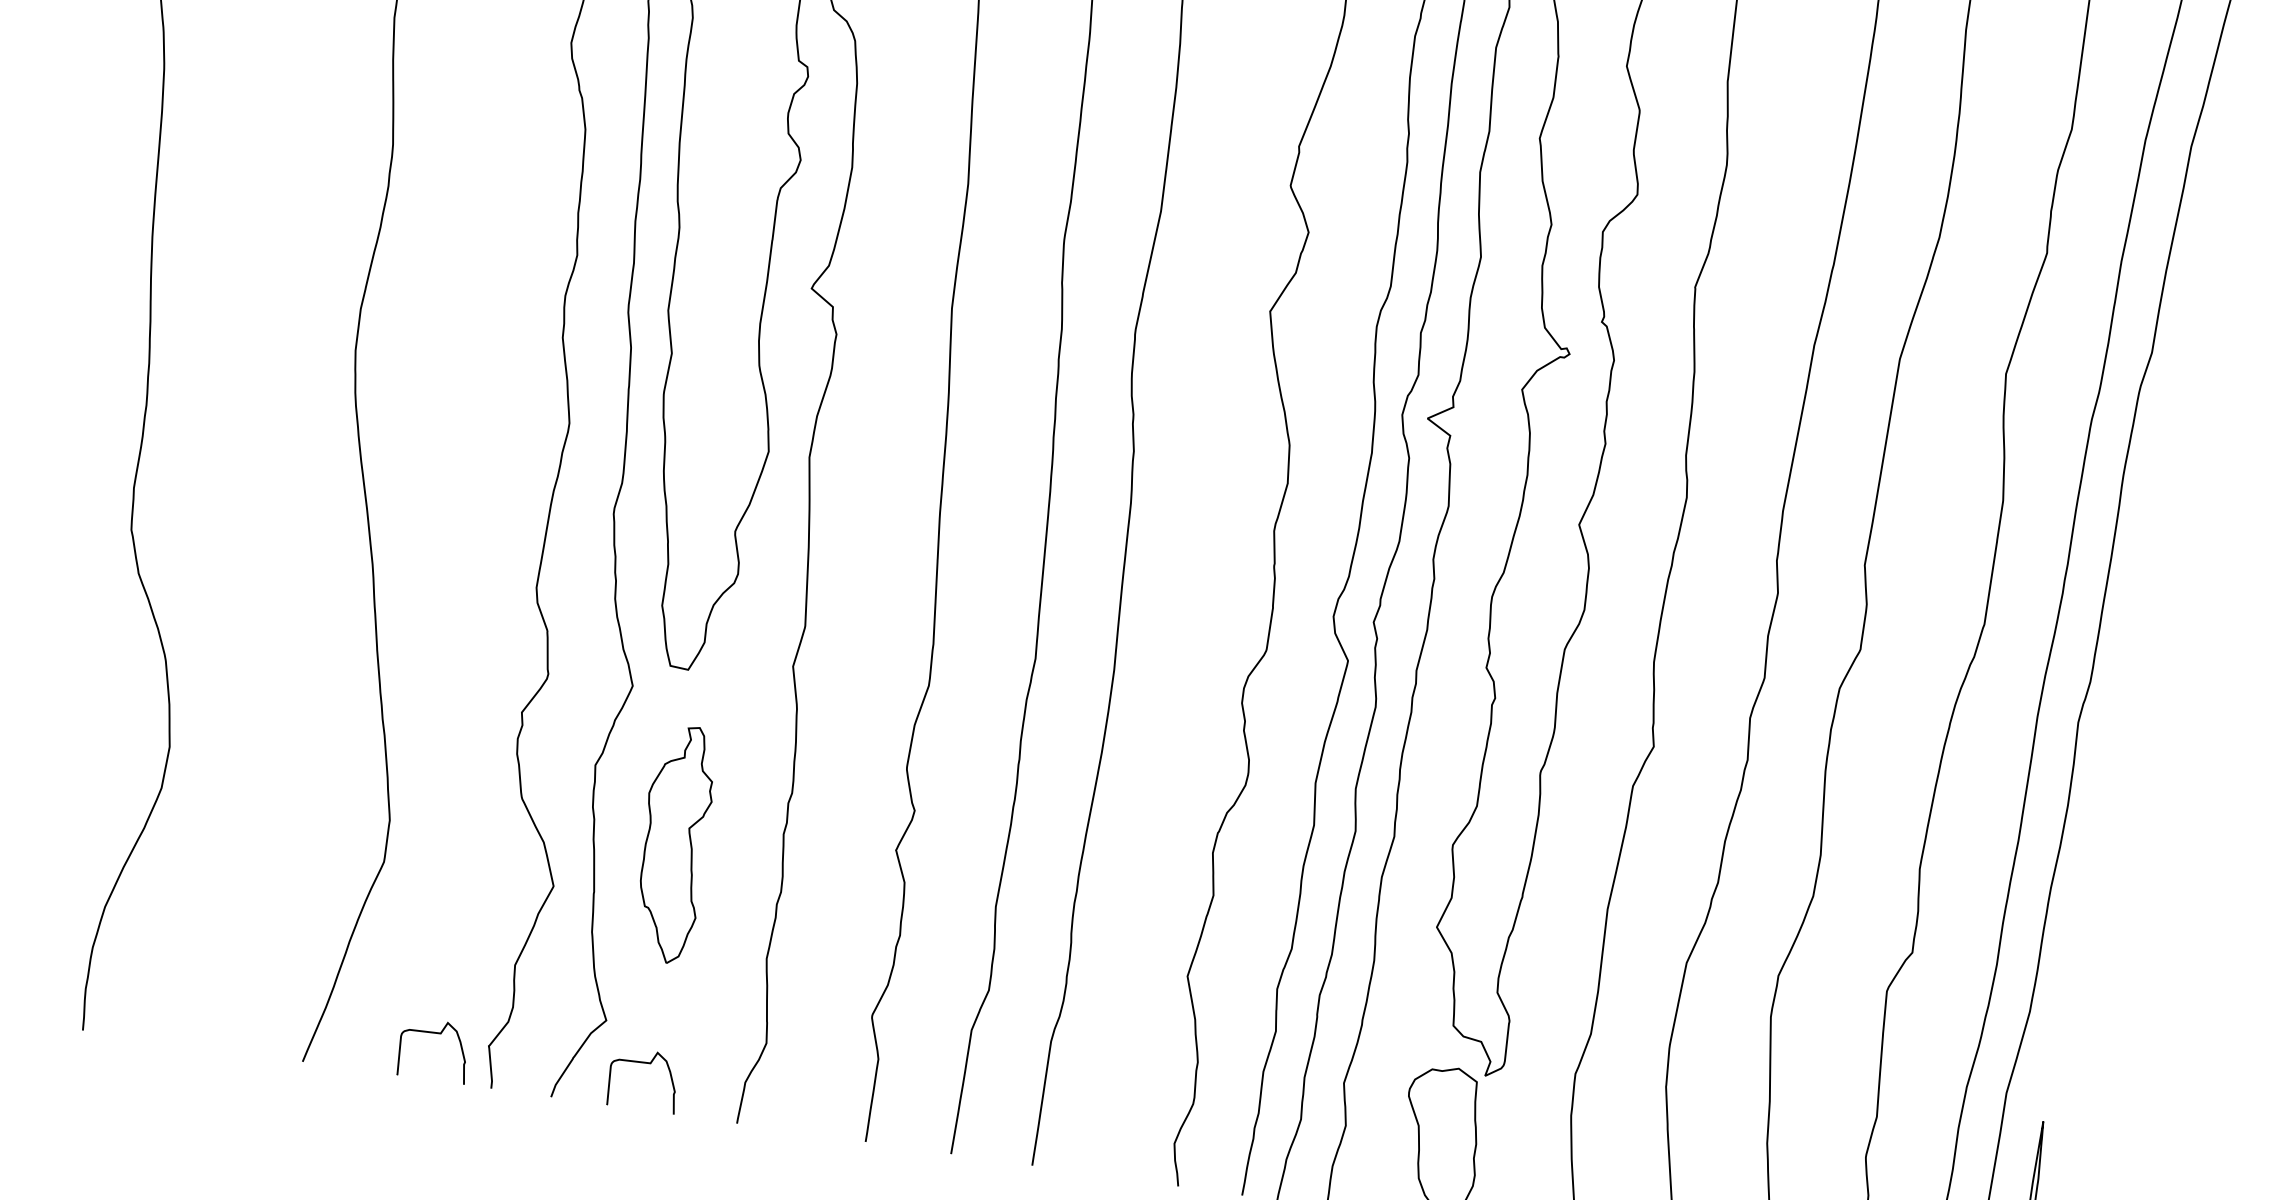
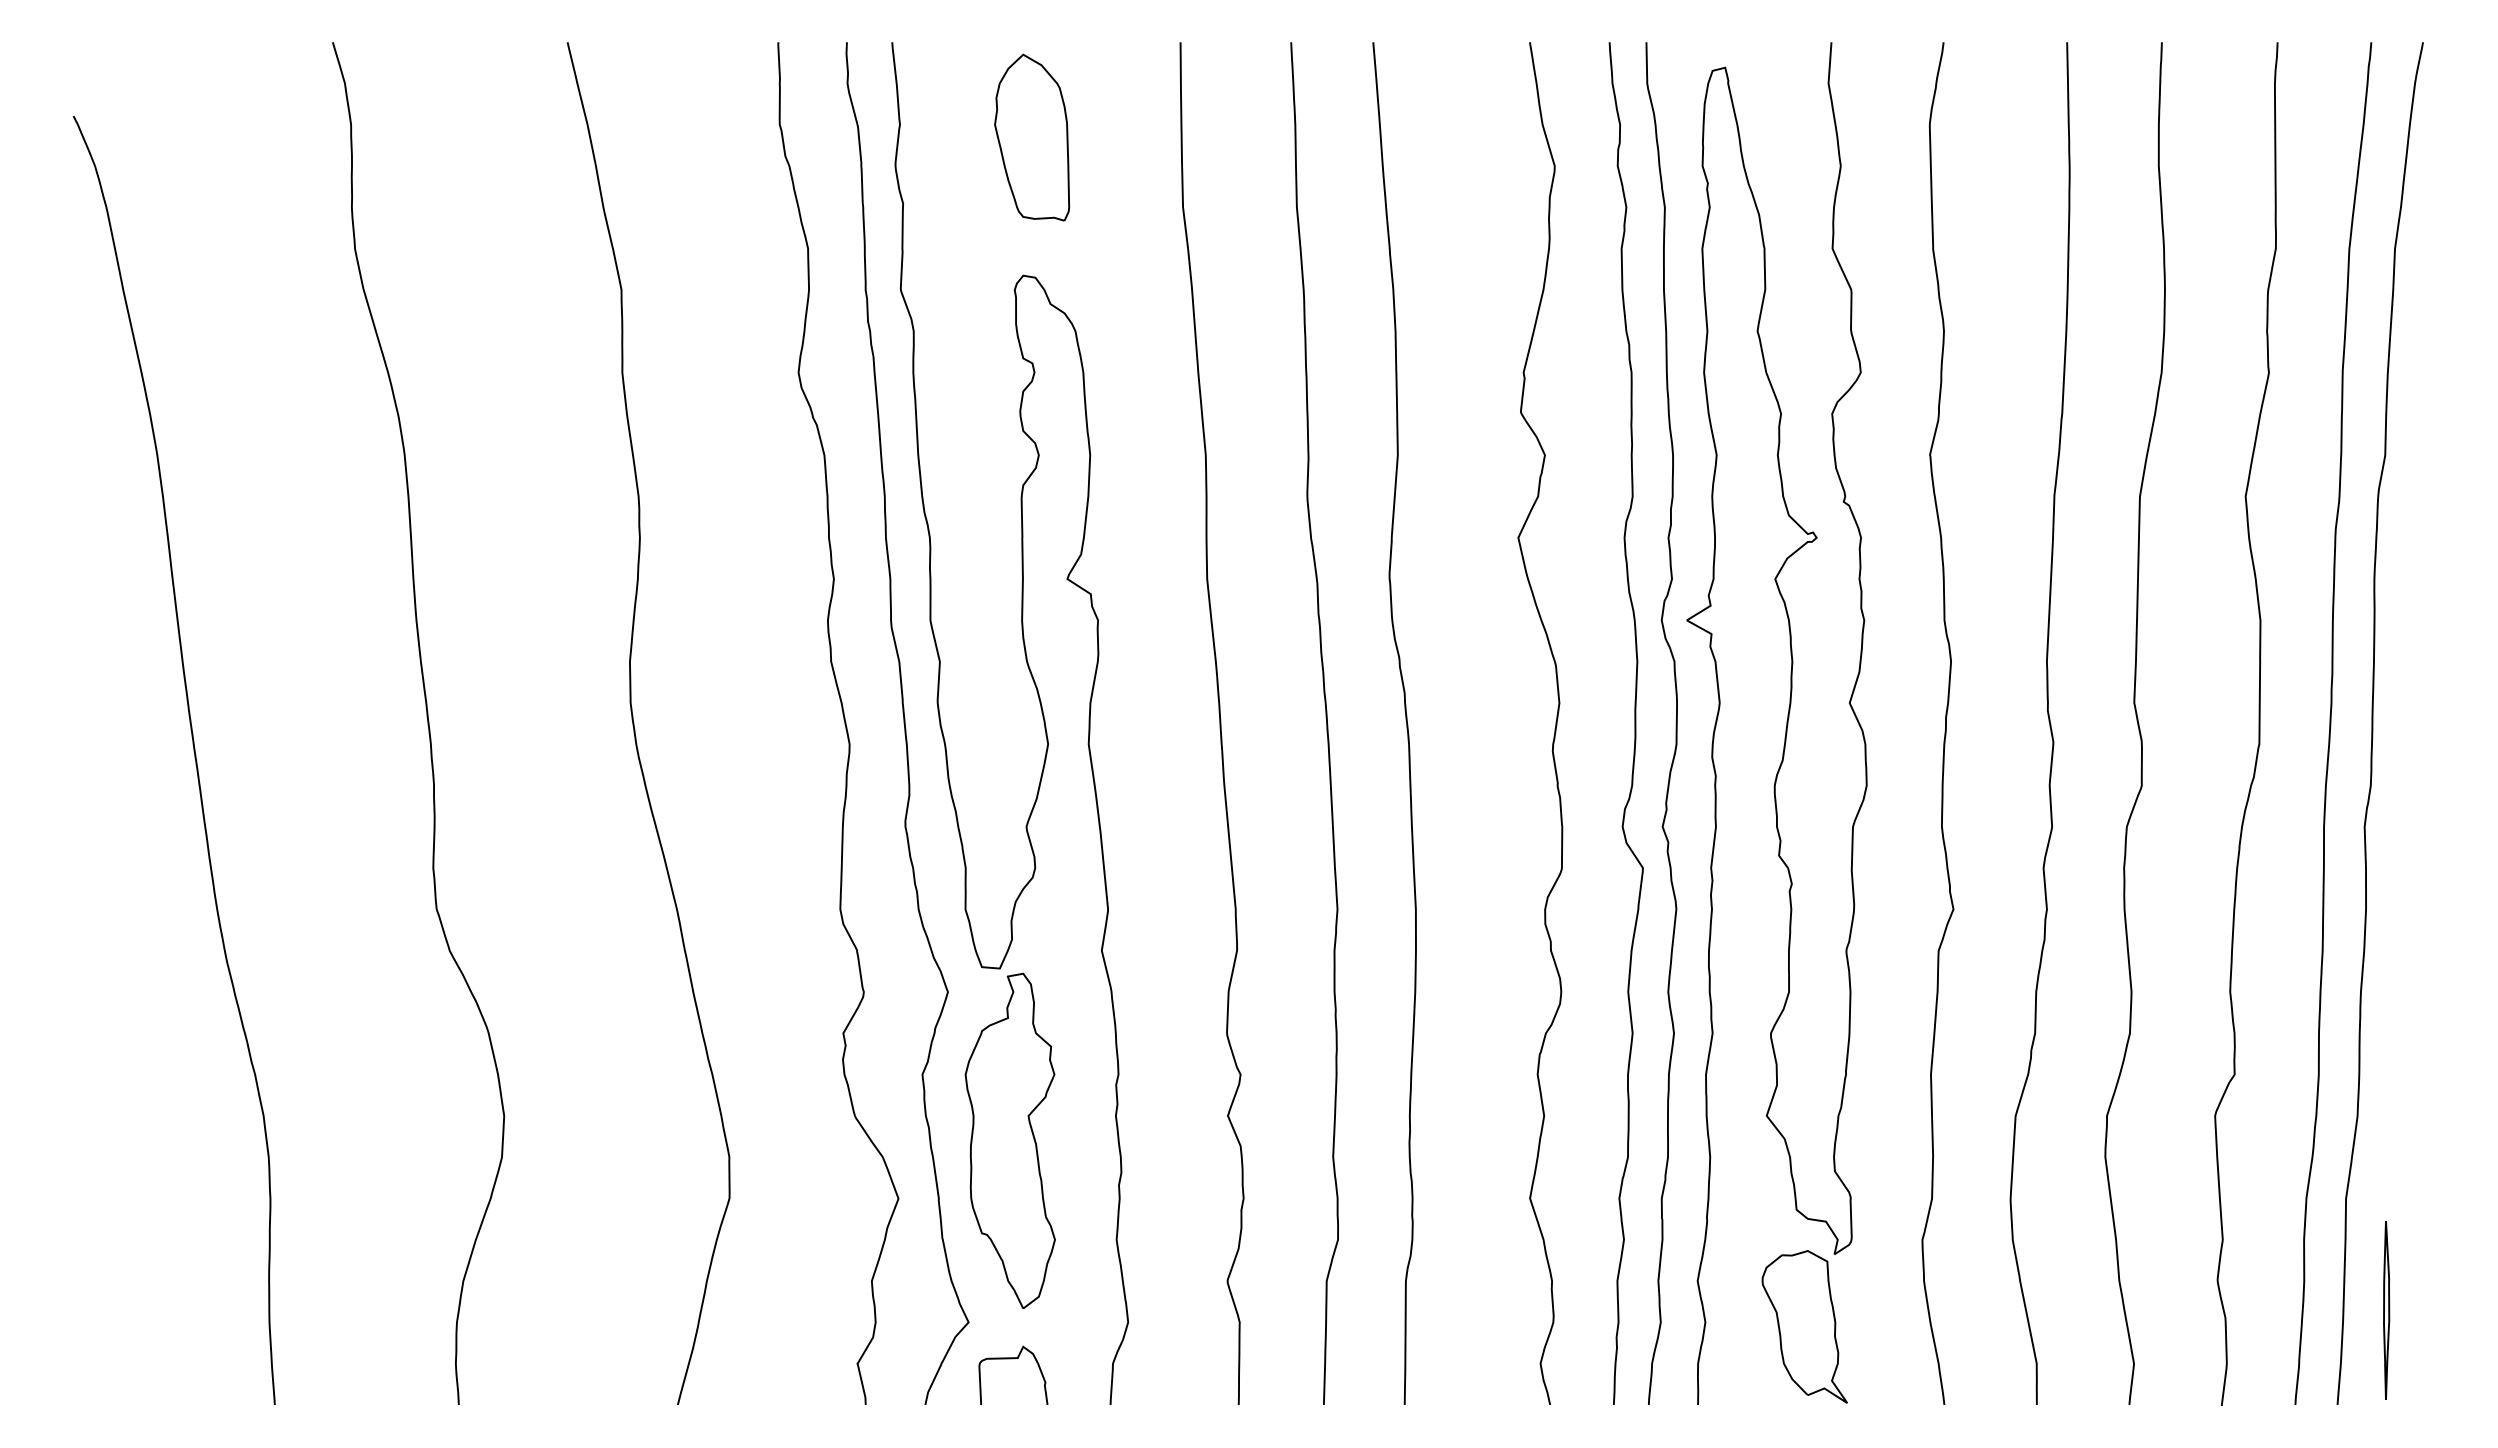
part: (673, 843) -> (1009, 1140), size x1.43
curve: (436, 1034) -> (804, 1359), removed

